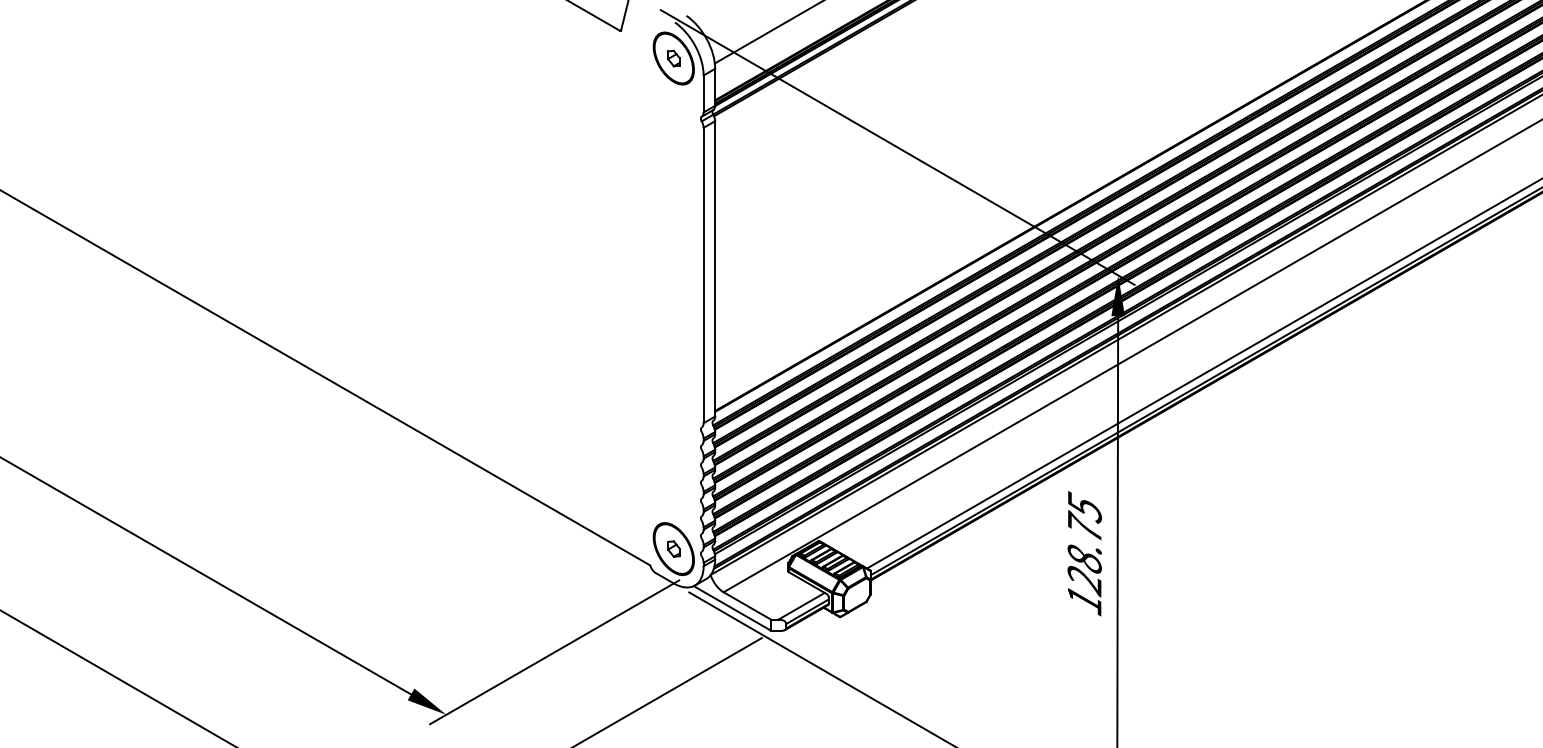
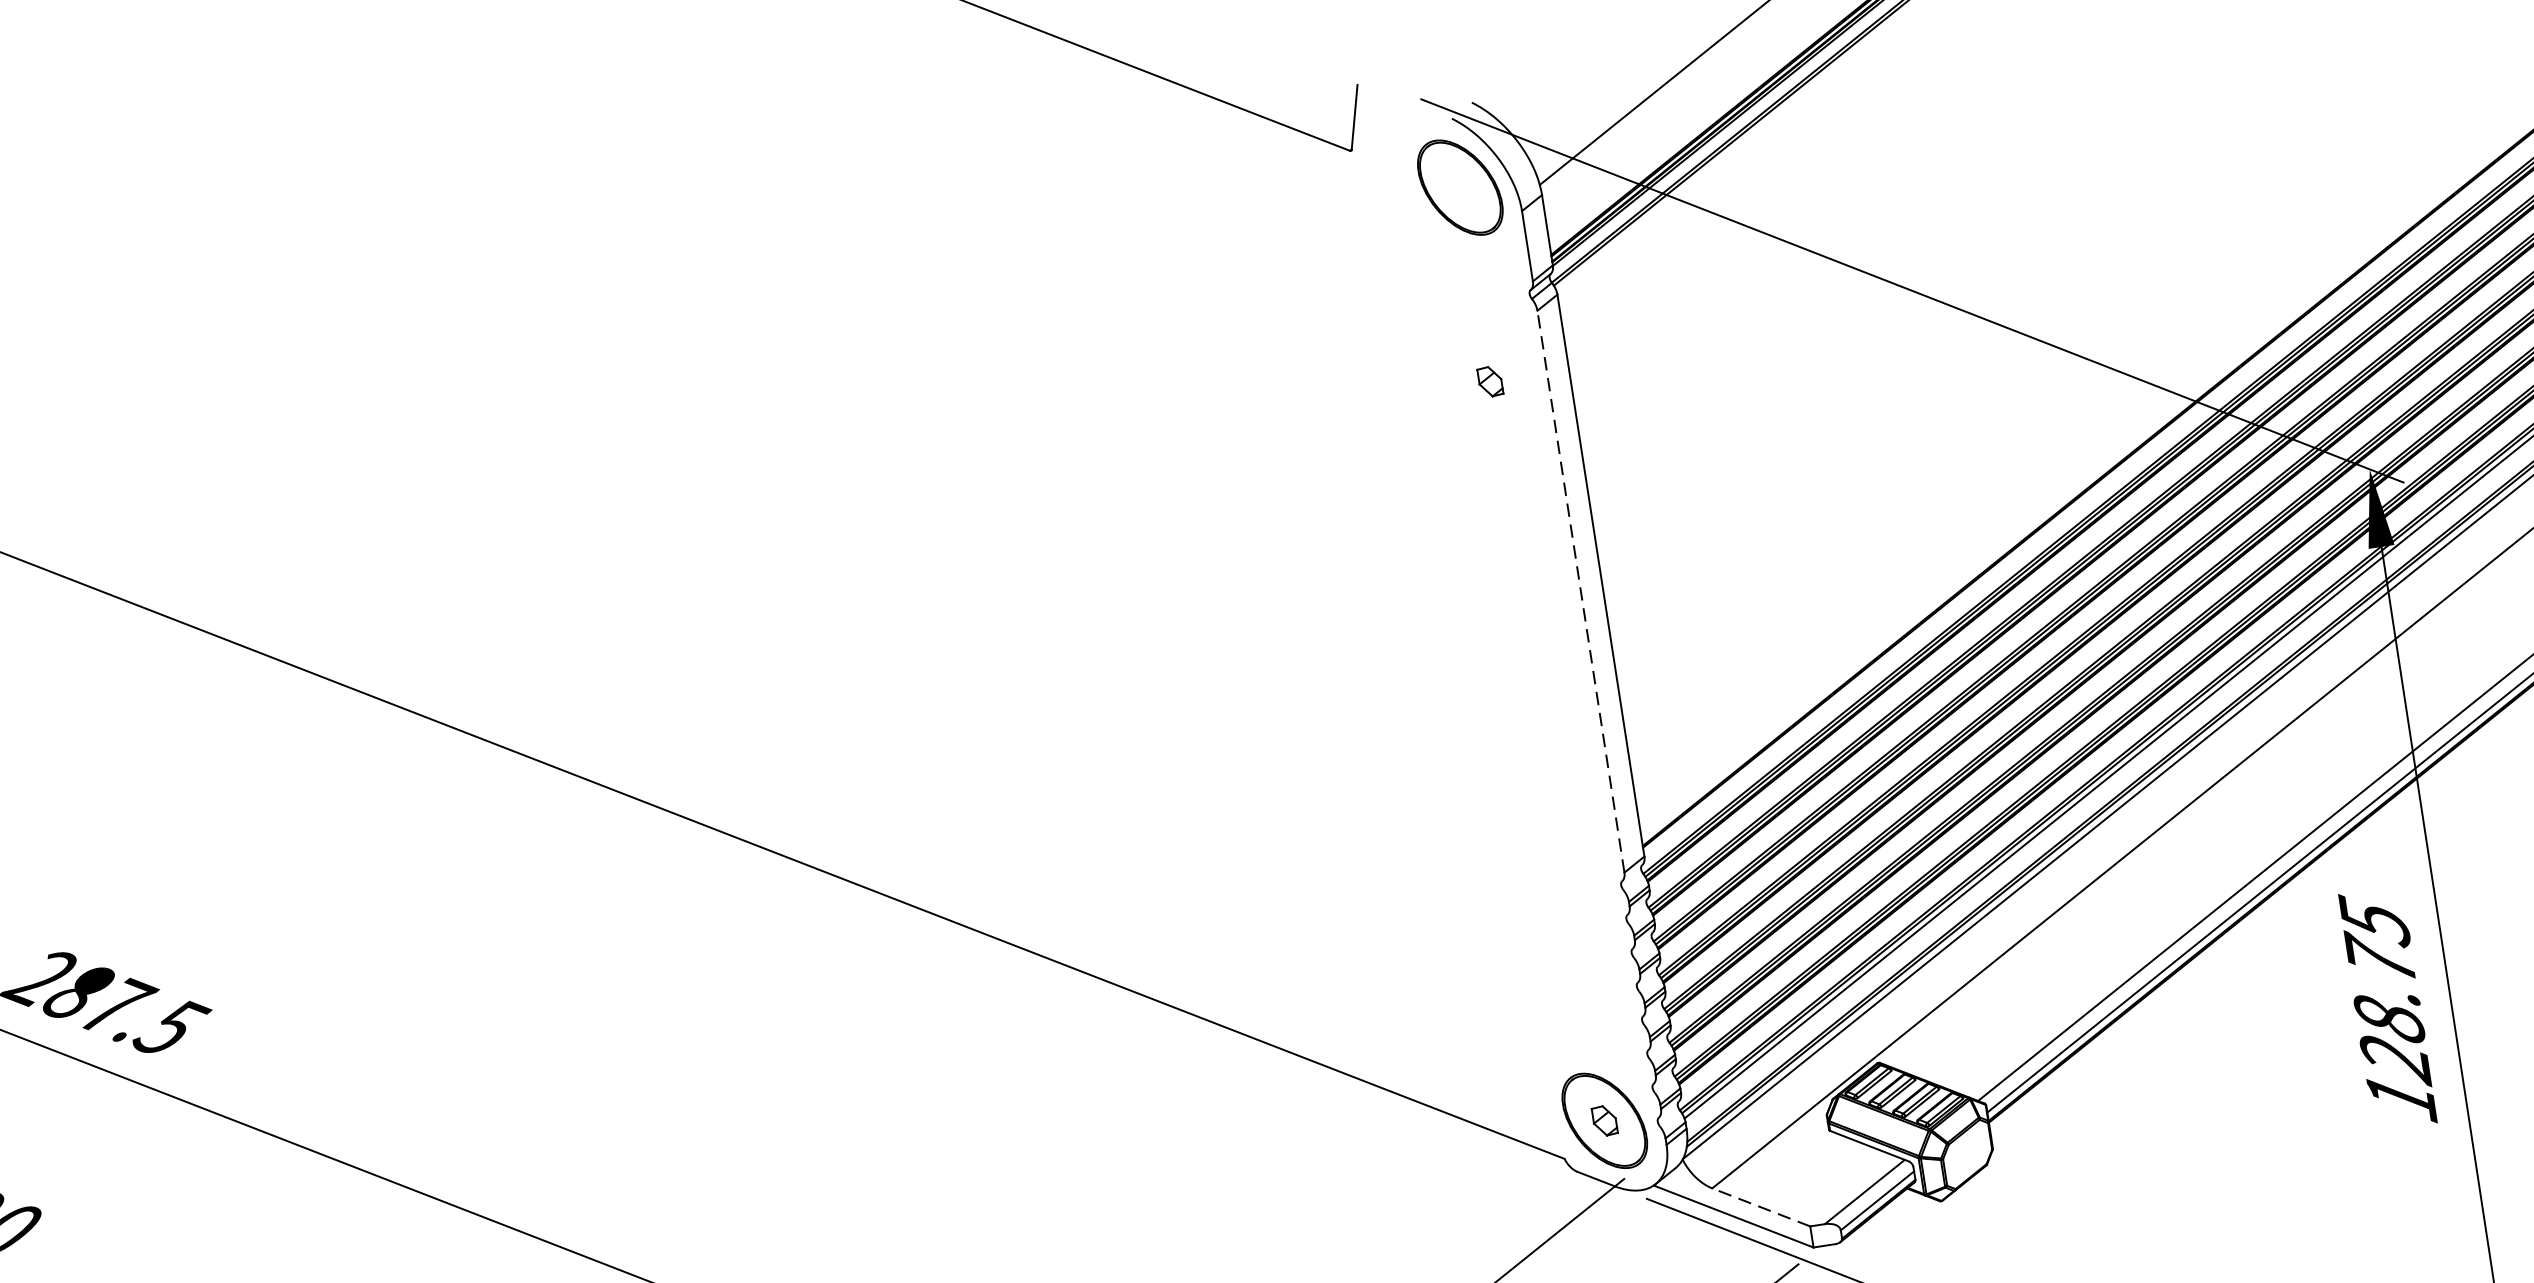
part: (673, 58) -> (1489, 381), moved
line: (703, 275) -> (1580, 591), solid -> dashed
line: (746, 605) -> (1759, 1206), solid -> dashed

